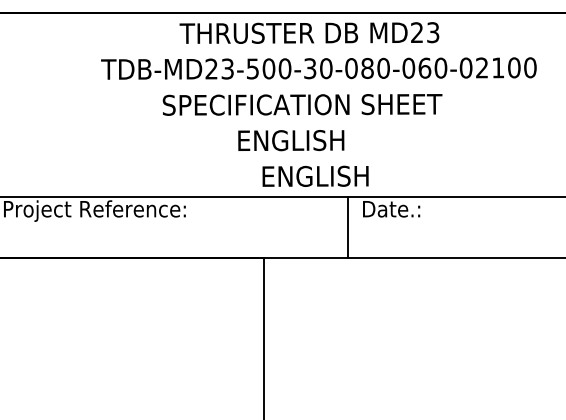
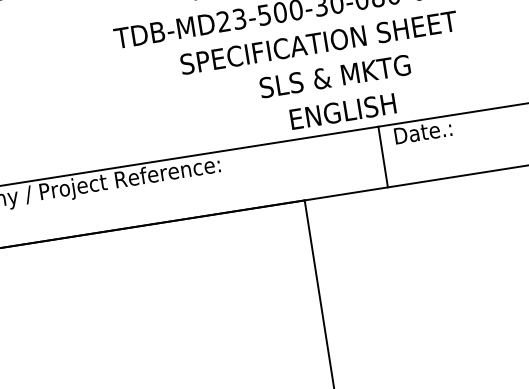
text: (312, 140) -> (334, 76), ENGLISH -> SLS & MKTG

